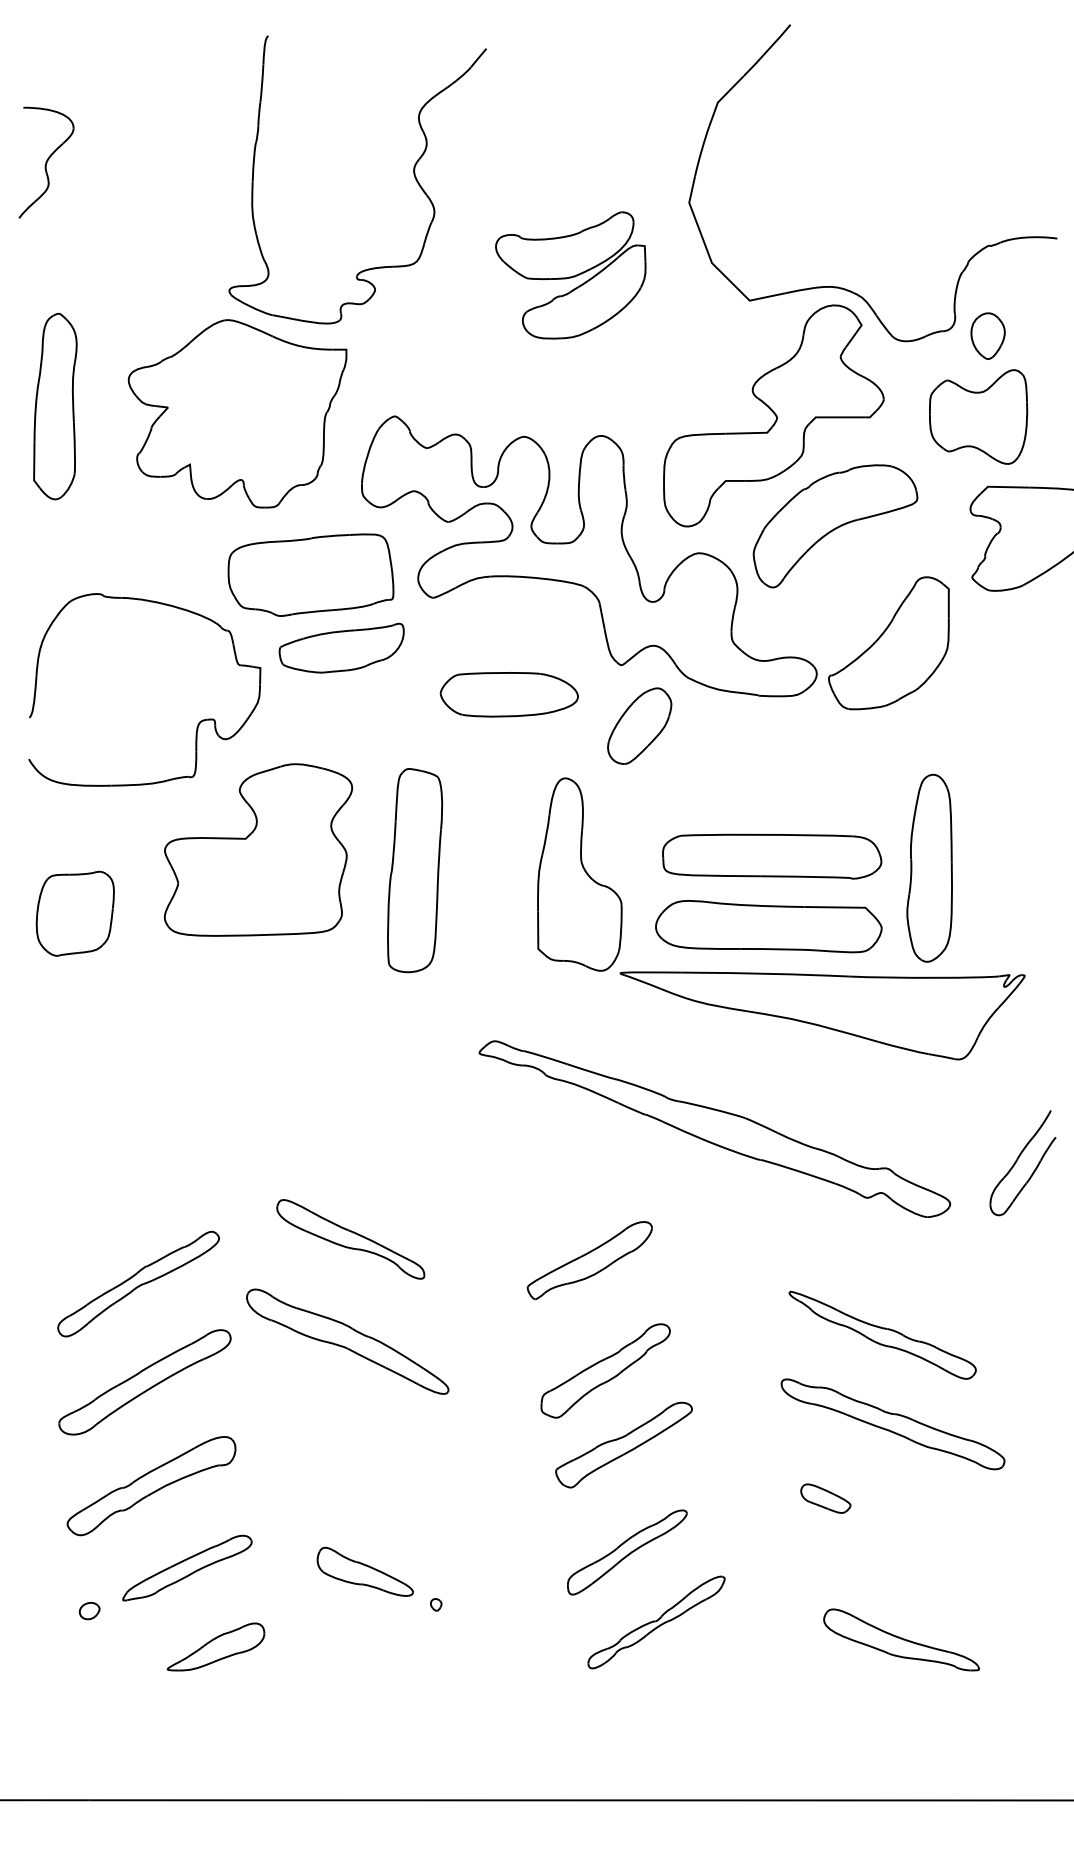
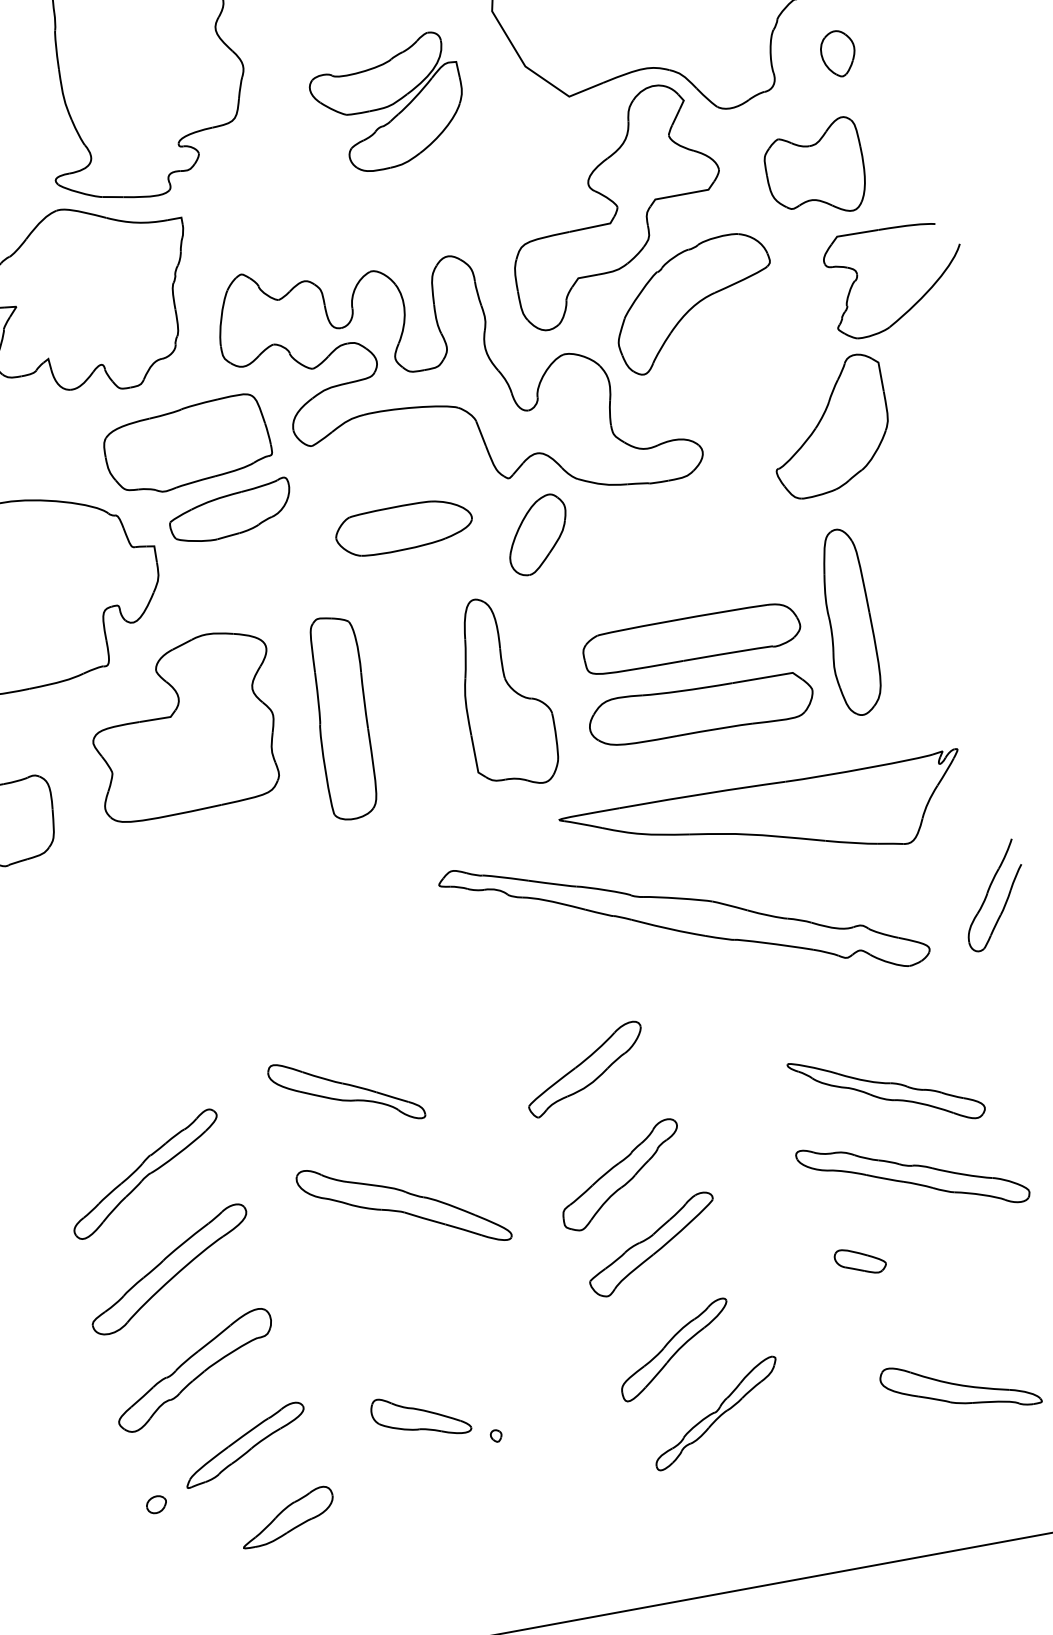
part: (987, 335) -> (837, 53), moved
part: (888, 643) -> (828, 427), moved
part: (822, 1015) -> (765, 824), moved
part: (347, 1341) -> (403, 1205), moved

